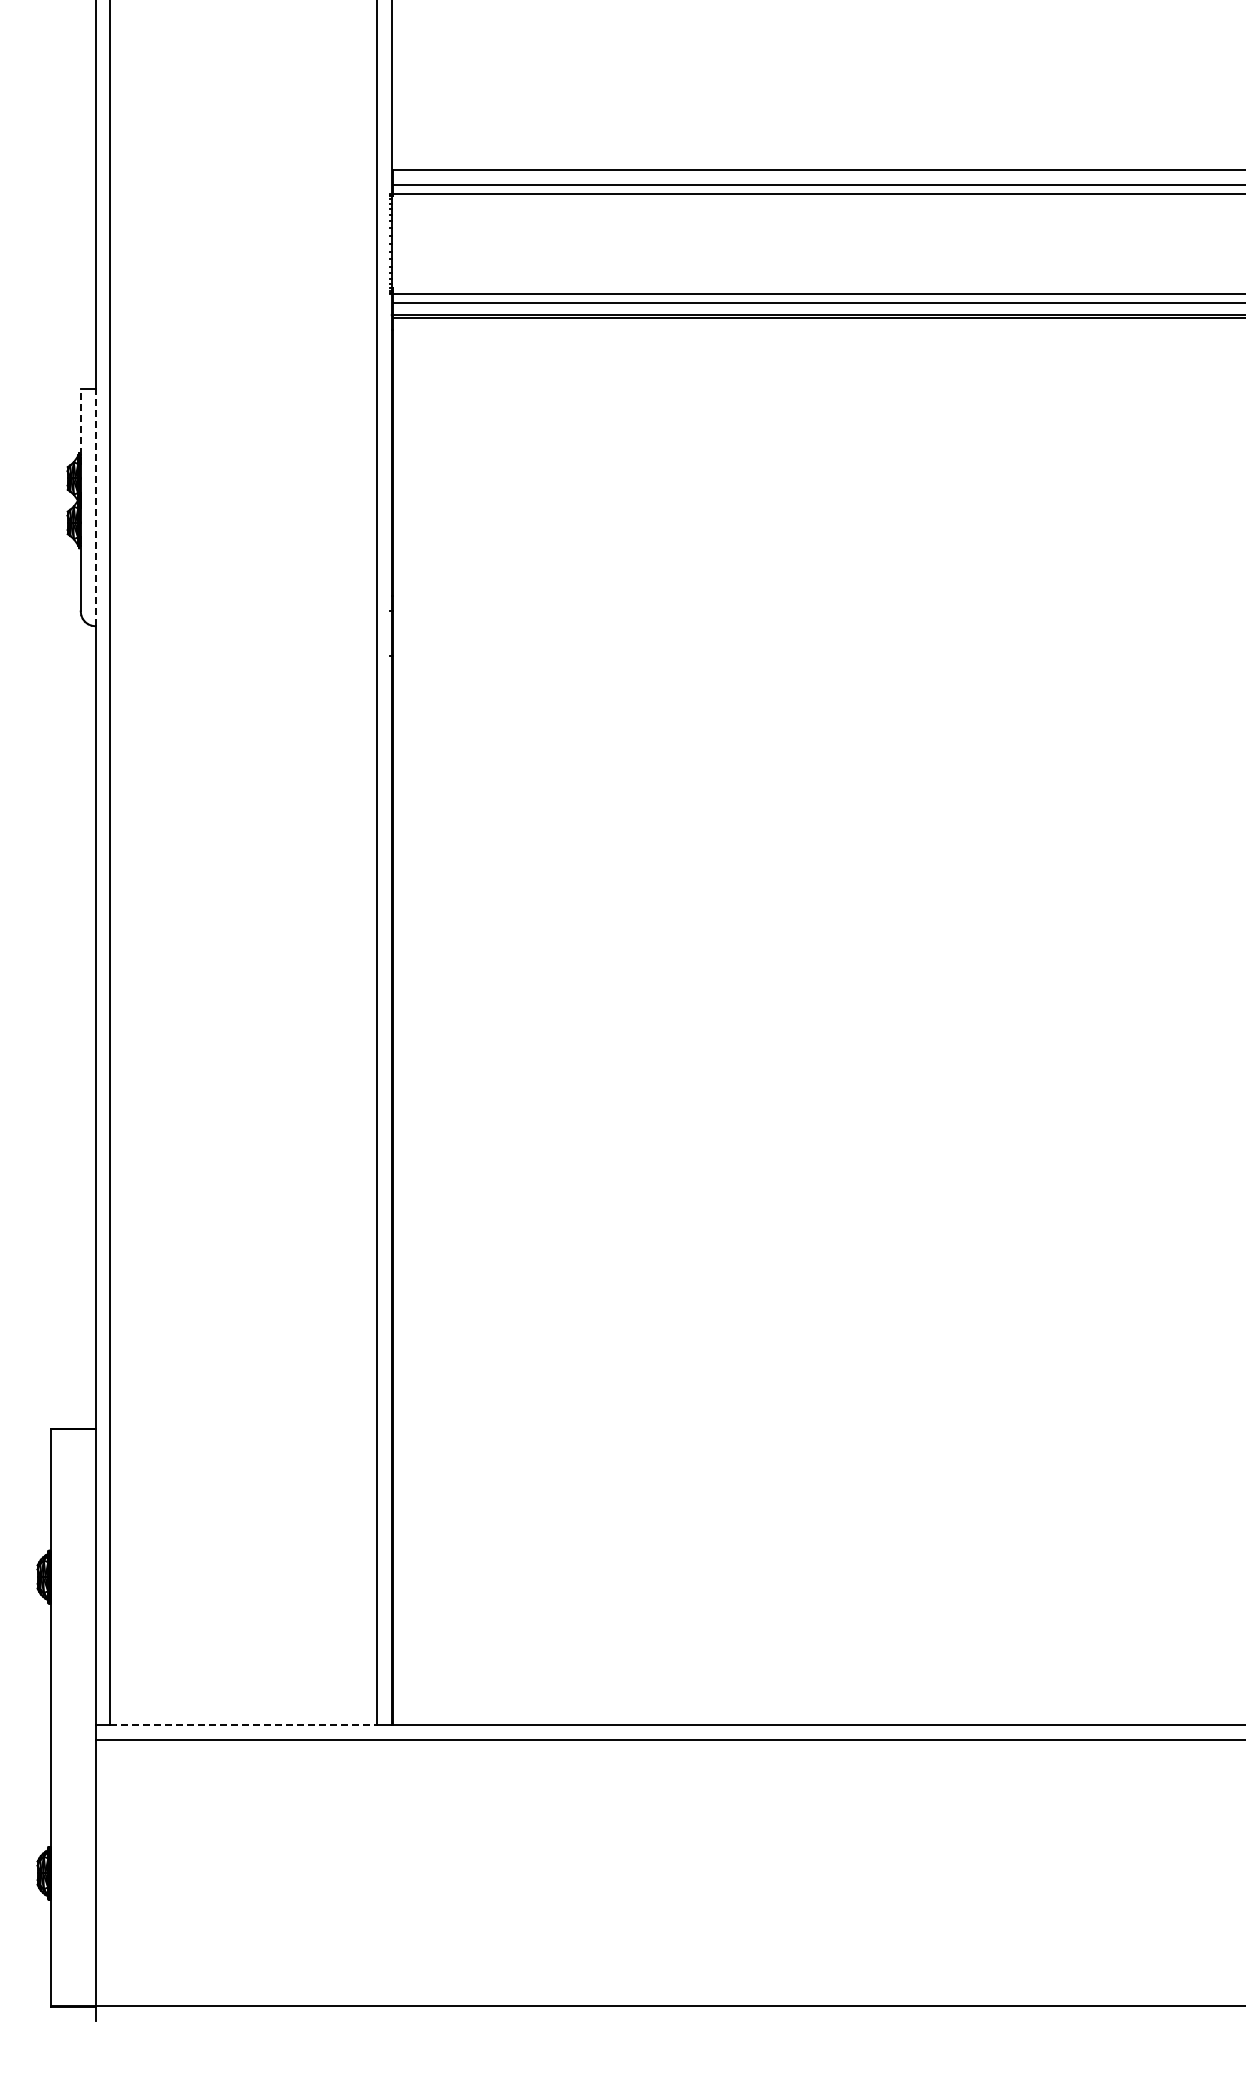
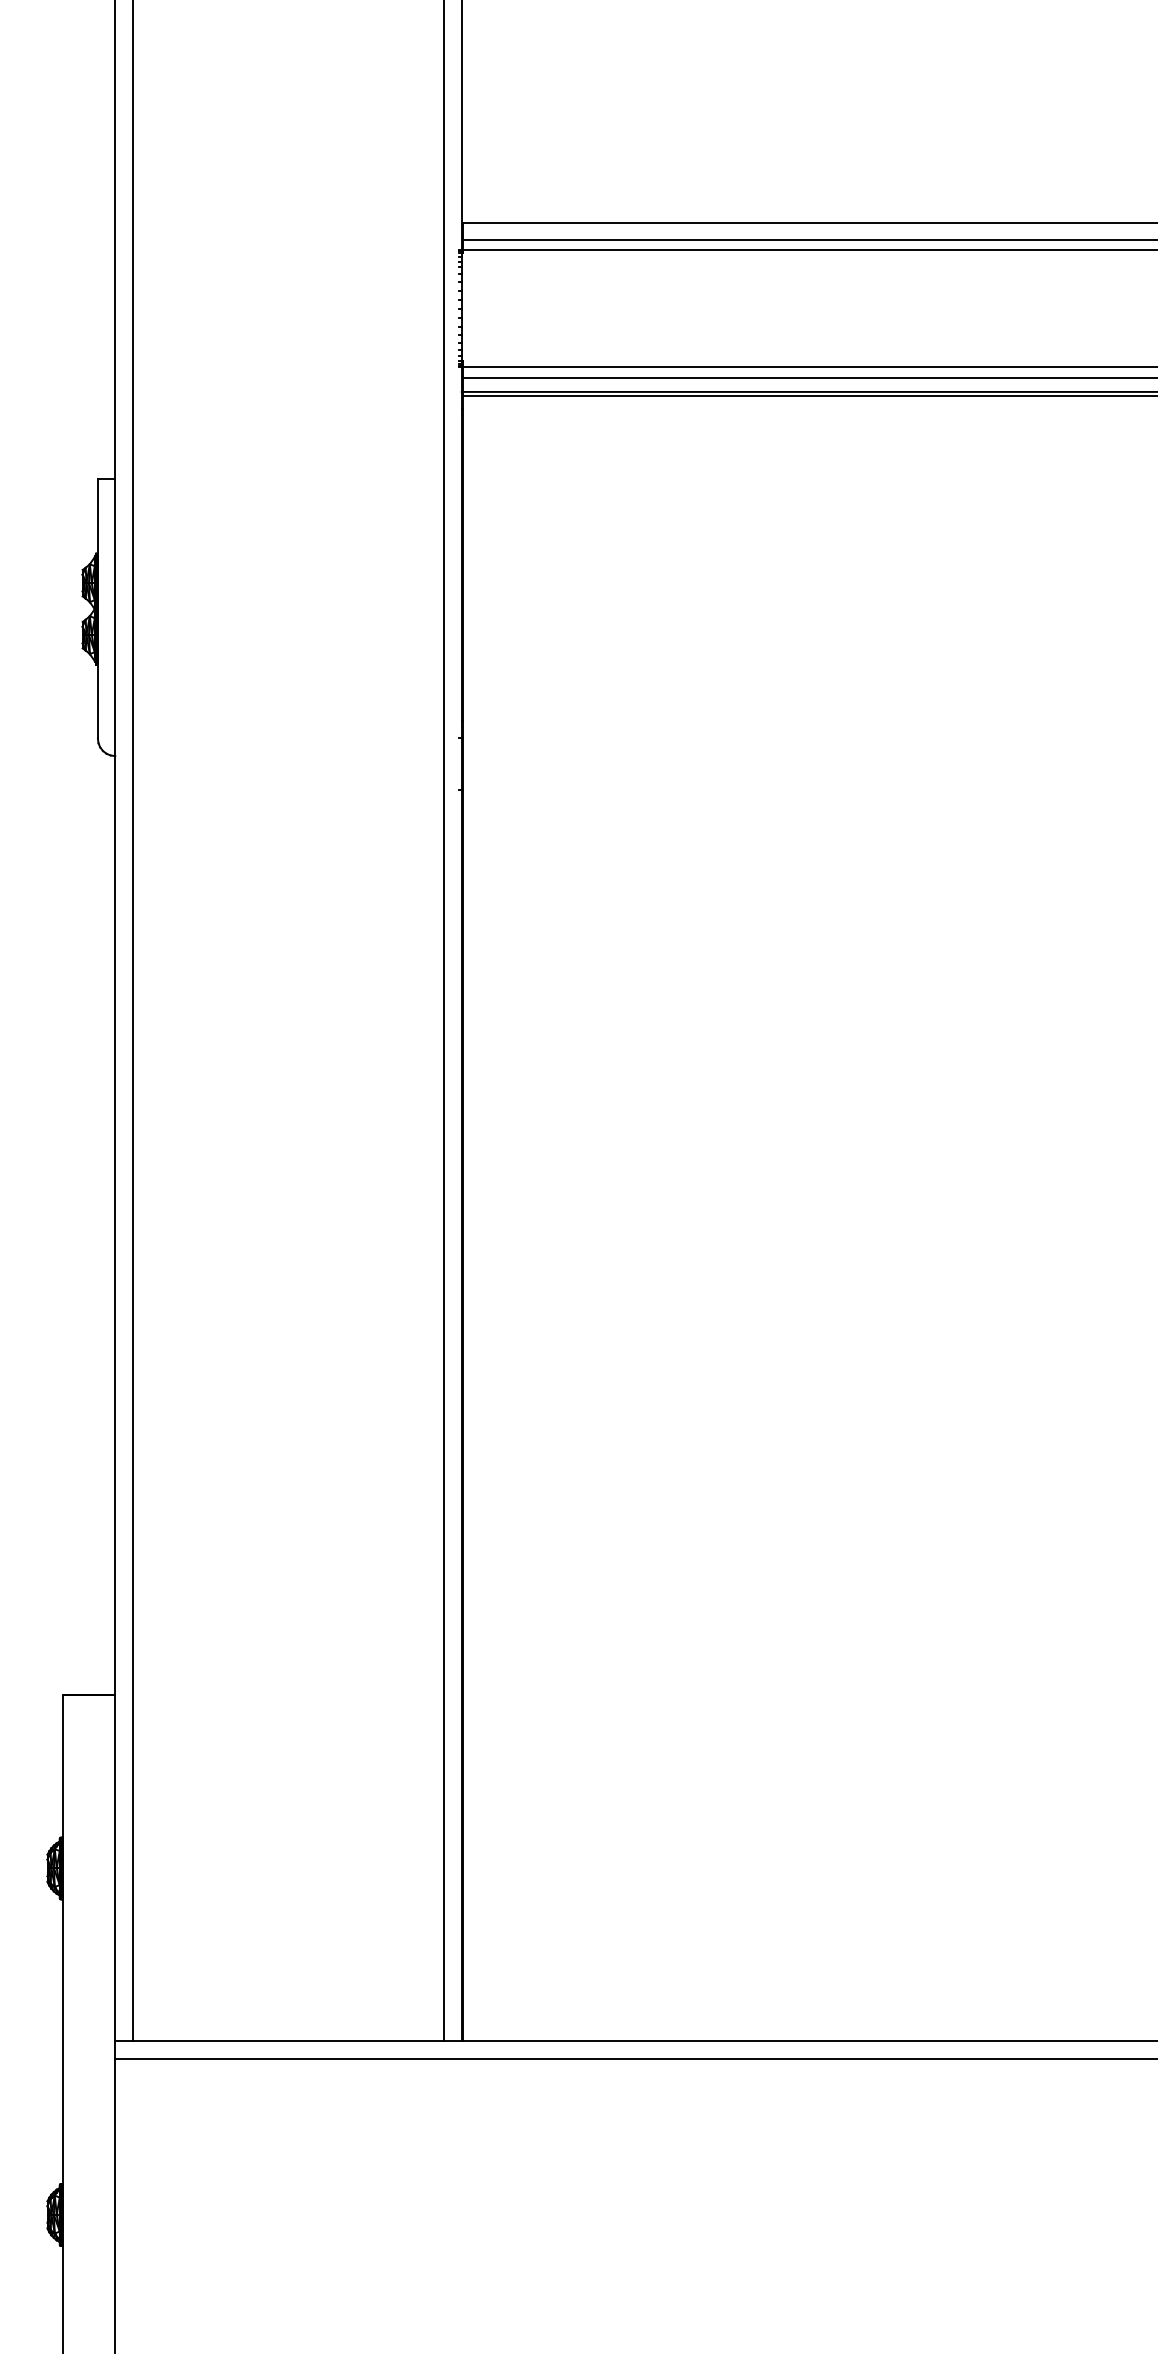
line: (80, 422) -> (97, 517), dashed -> solid
line: (95, 507) -> (115, 617), dashed -> solid
line: (244, 1724) -> (289, 2040), dashed -> solid

